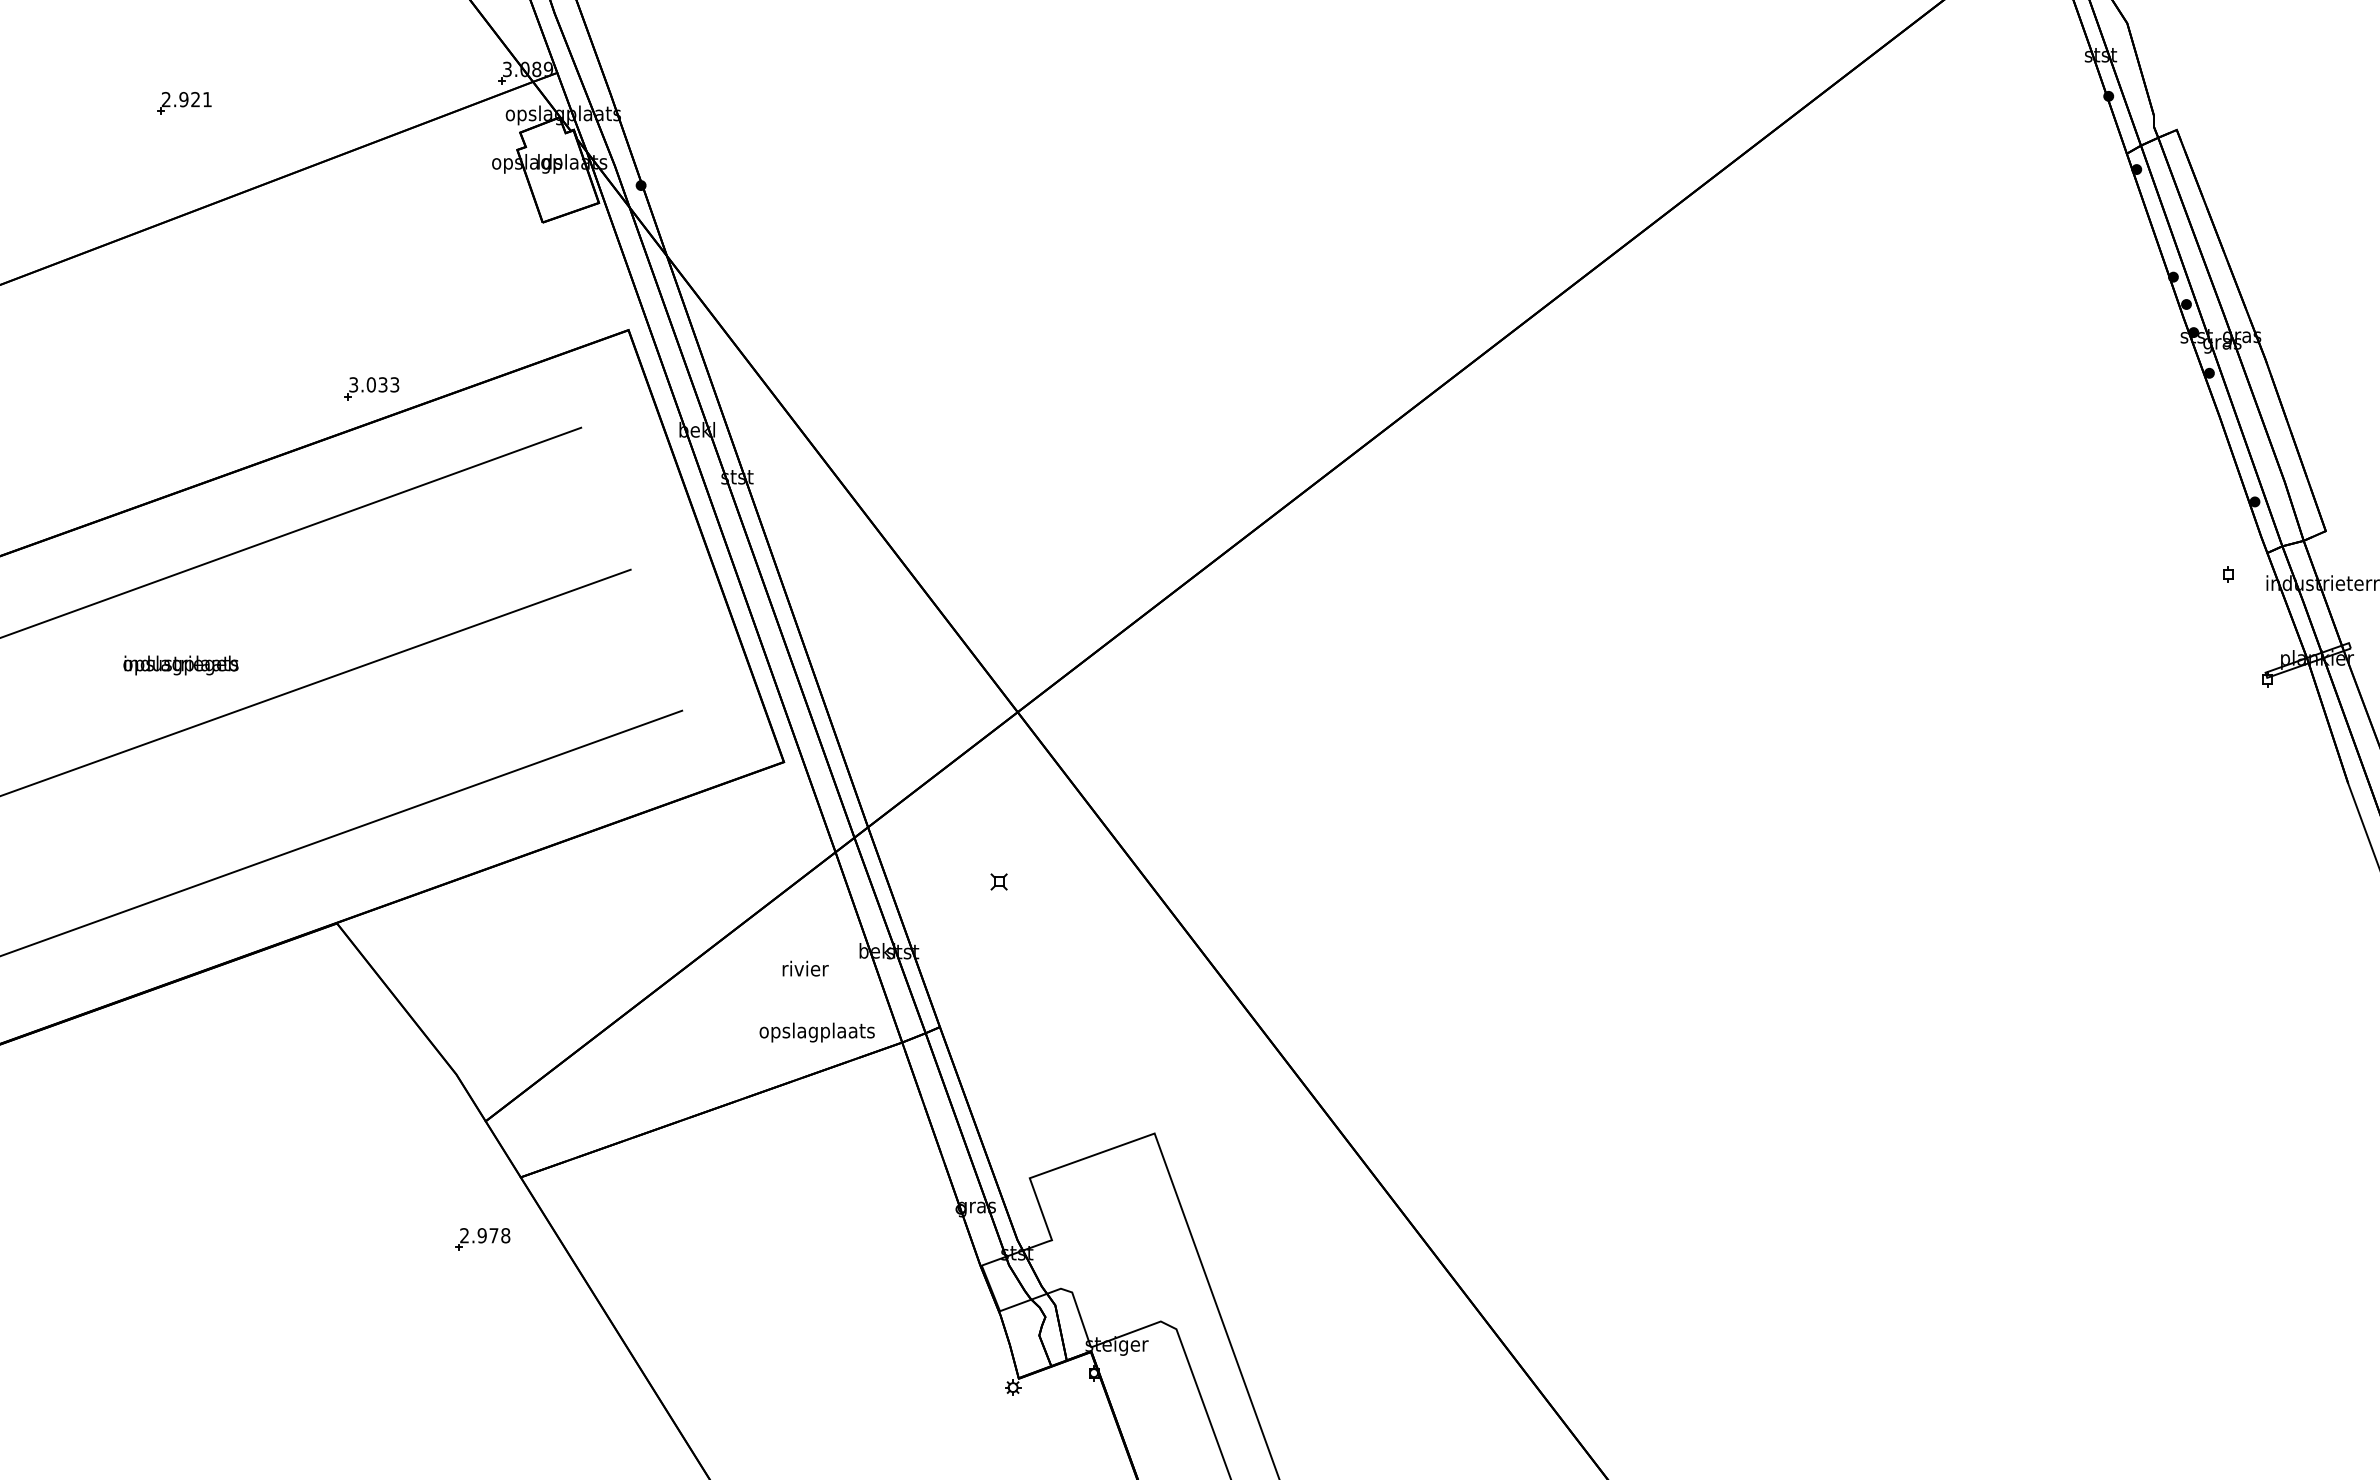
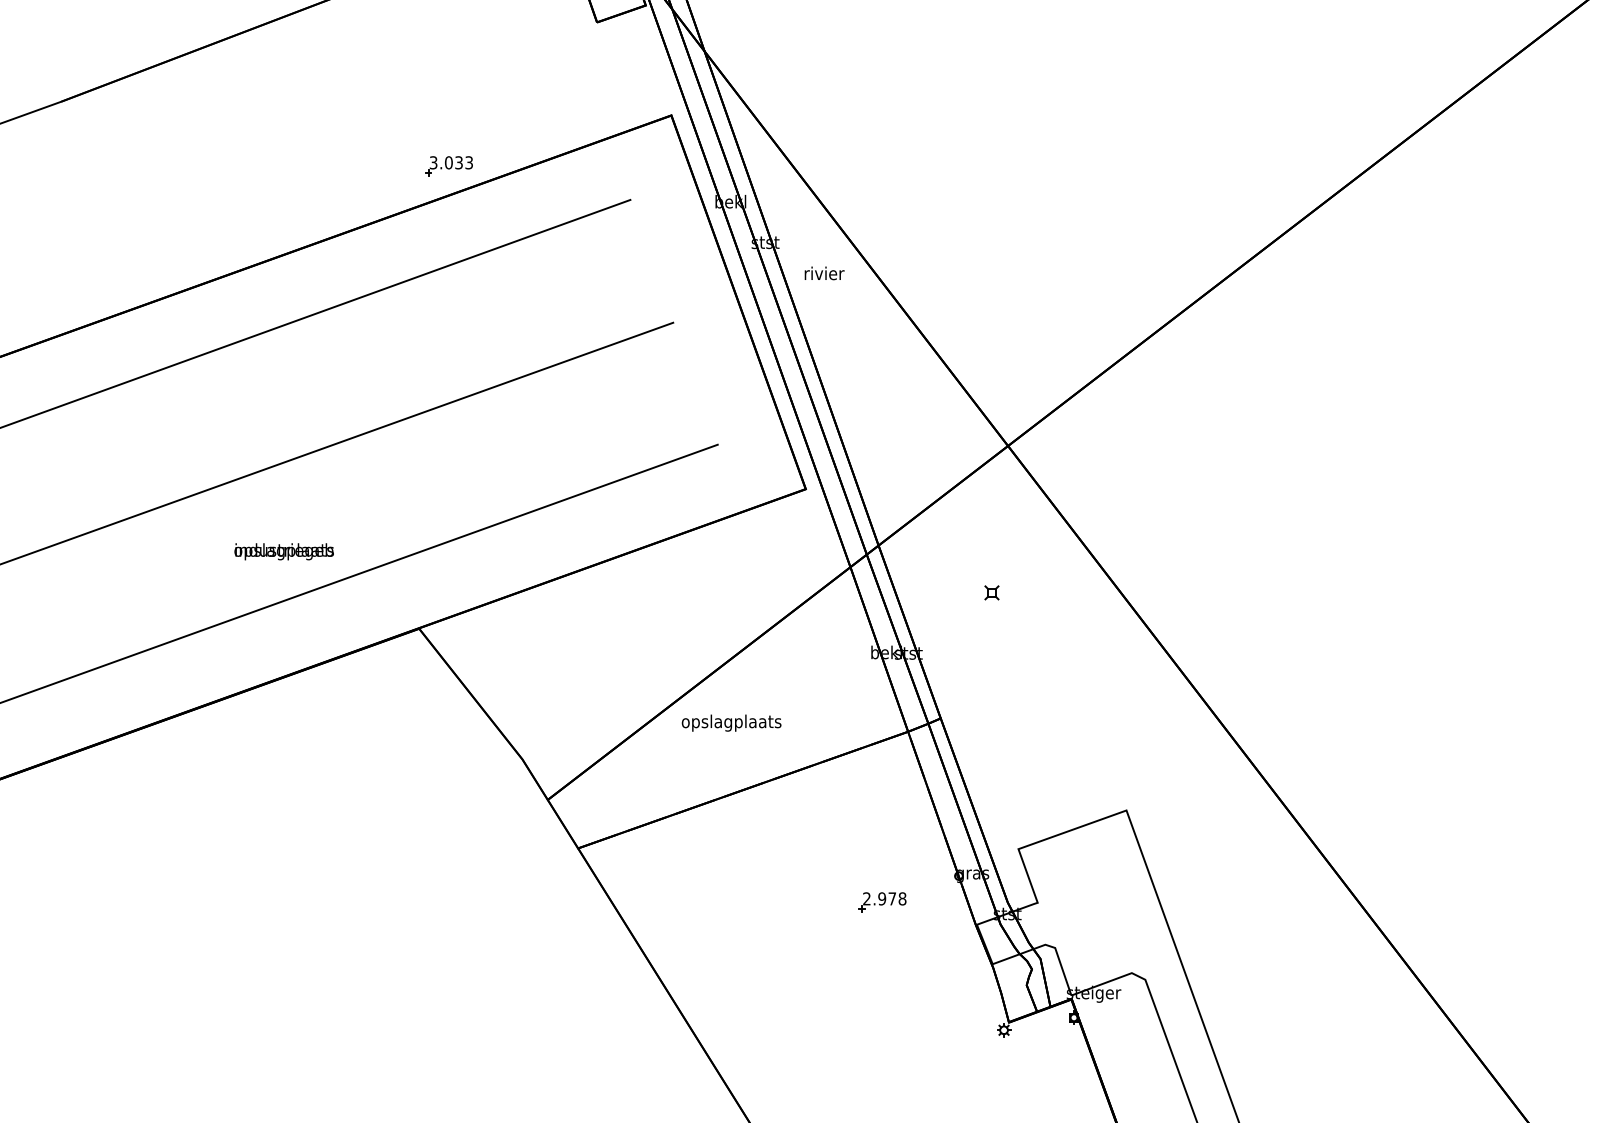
text: (180, 665) -> (283, 551), moved
text: (805, 968) -> (824, 273), moved
text: (816, 1032) -> (731, 723), moved
part: (482, 1239) -> (882, 902), moved

